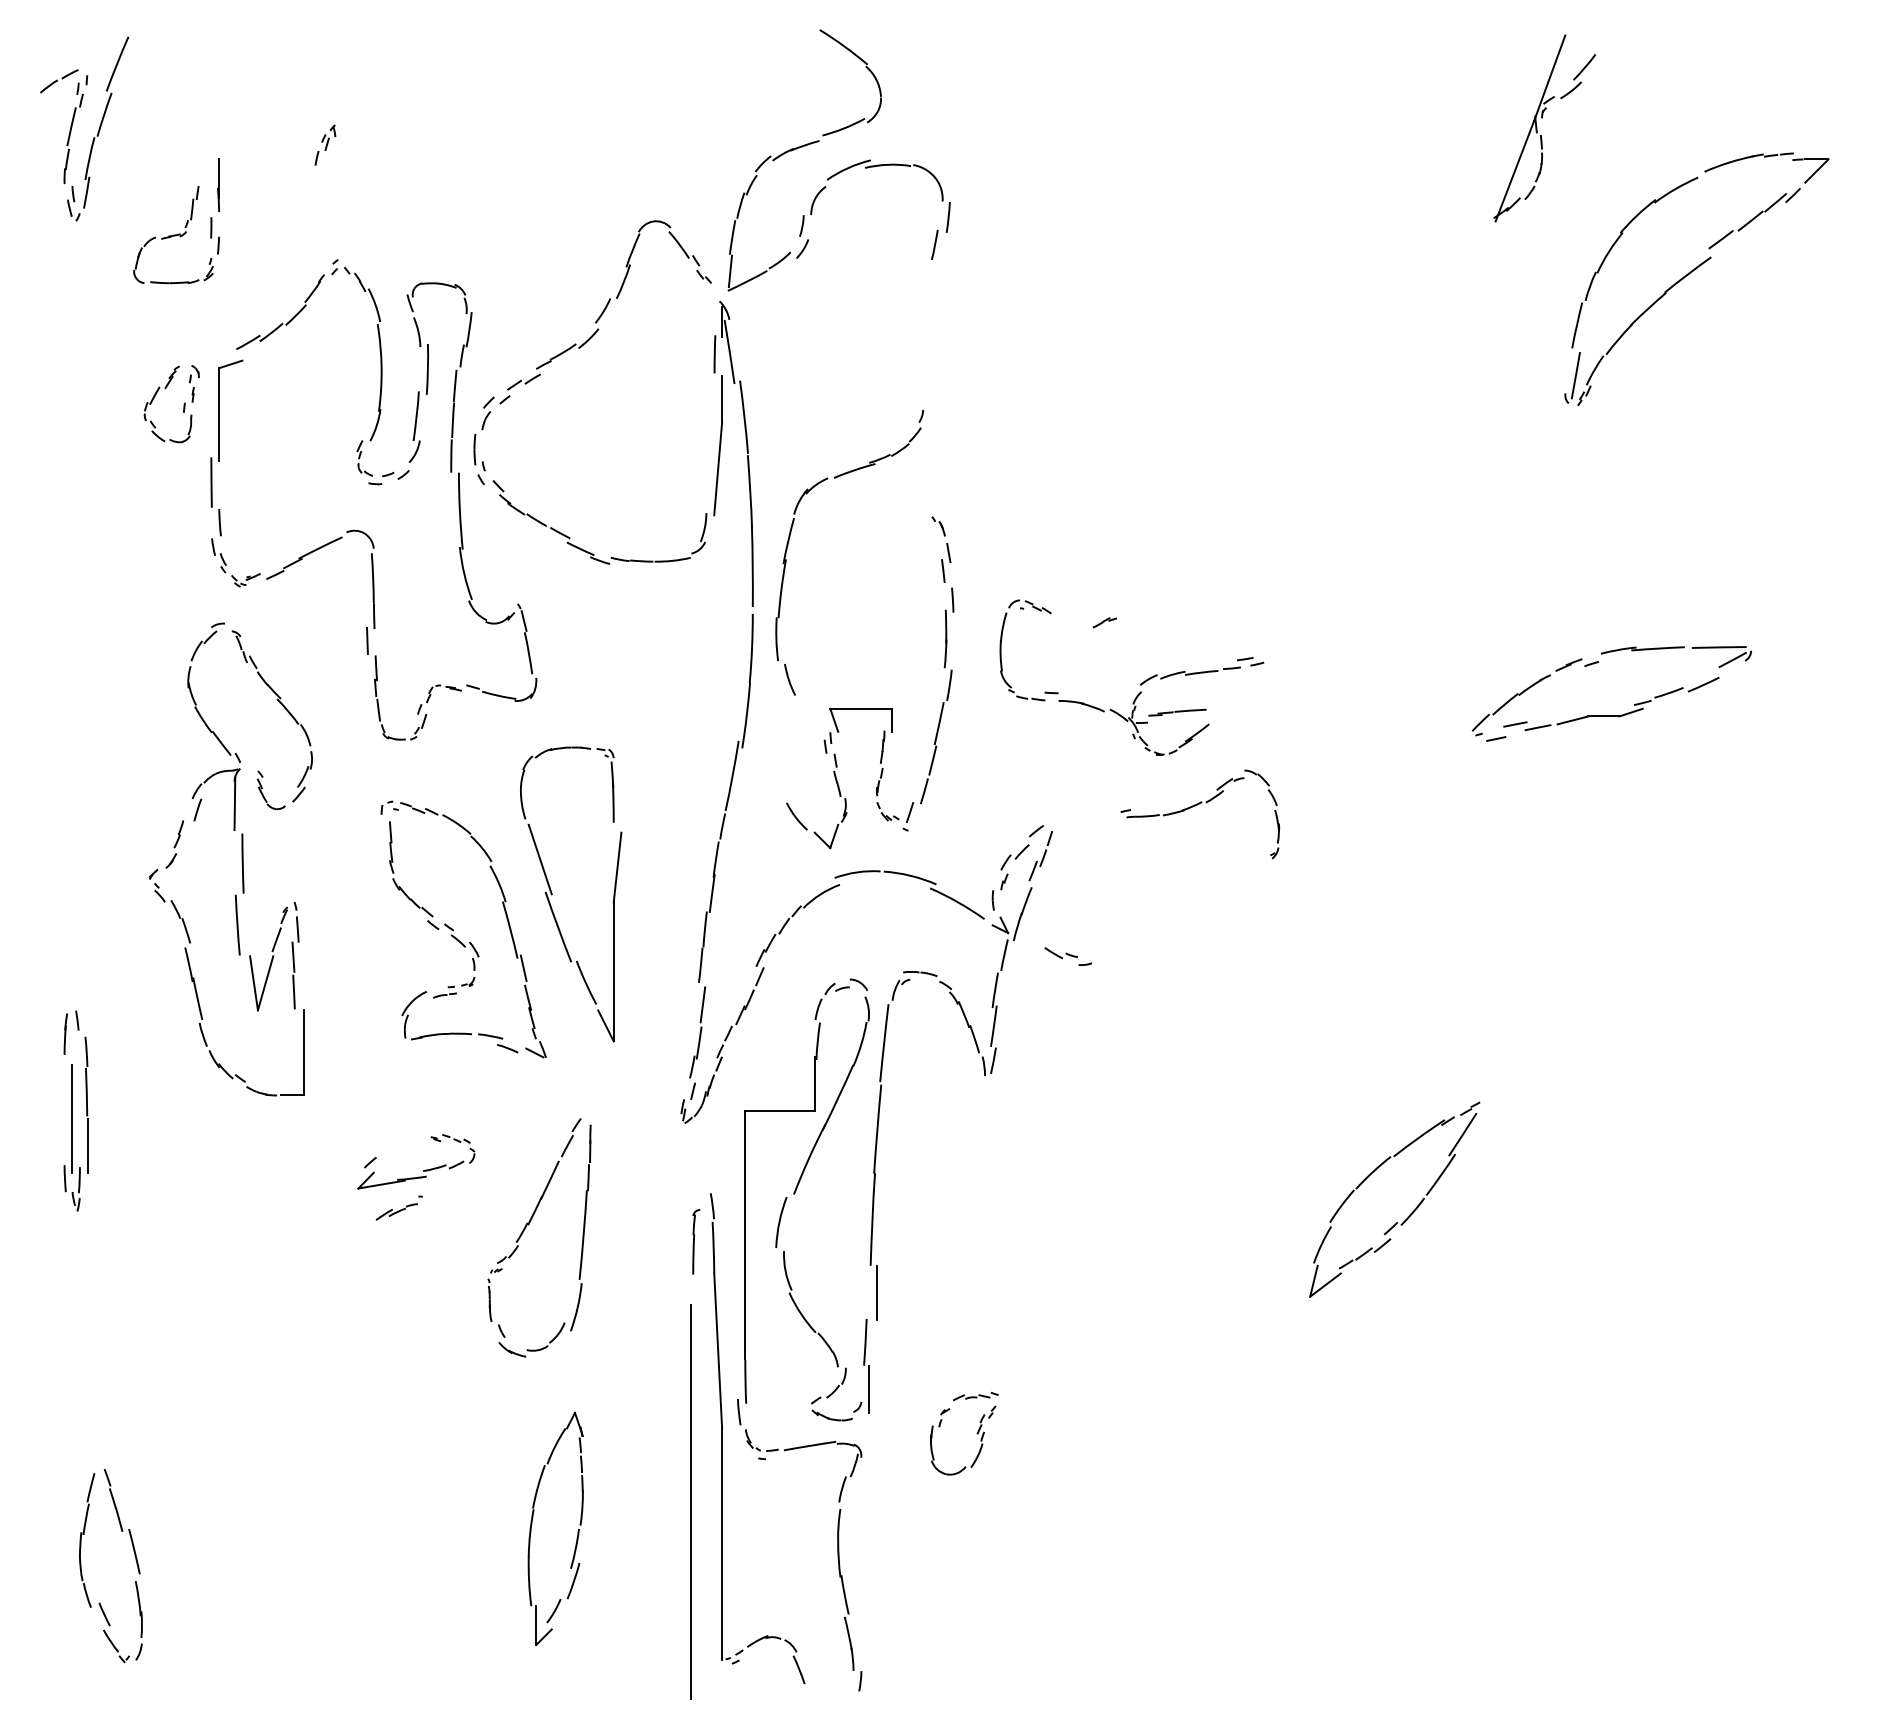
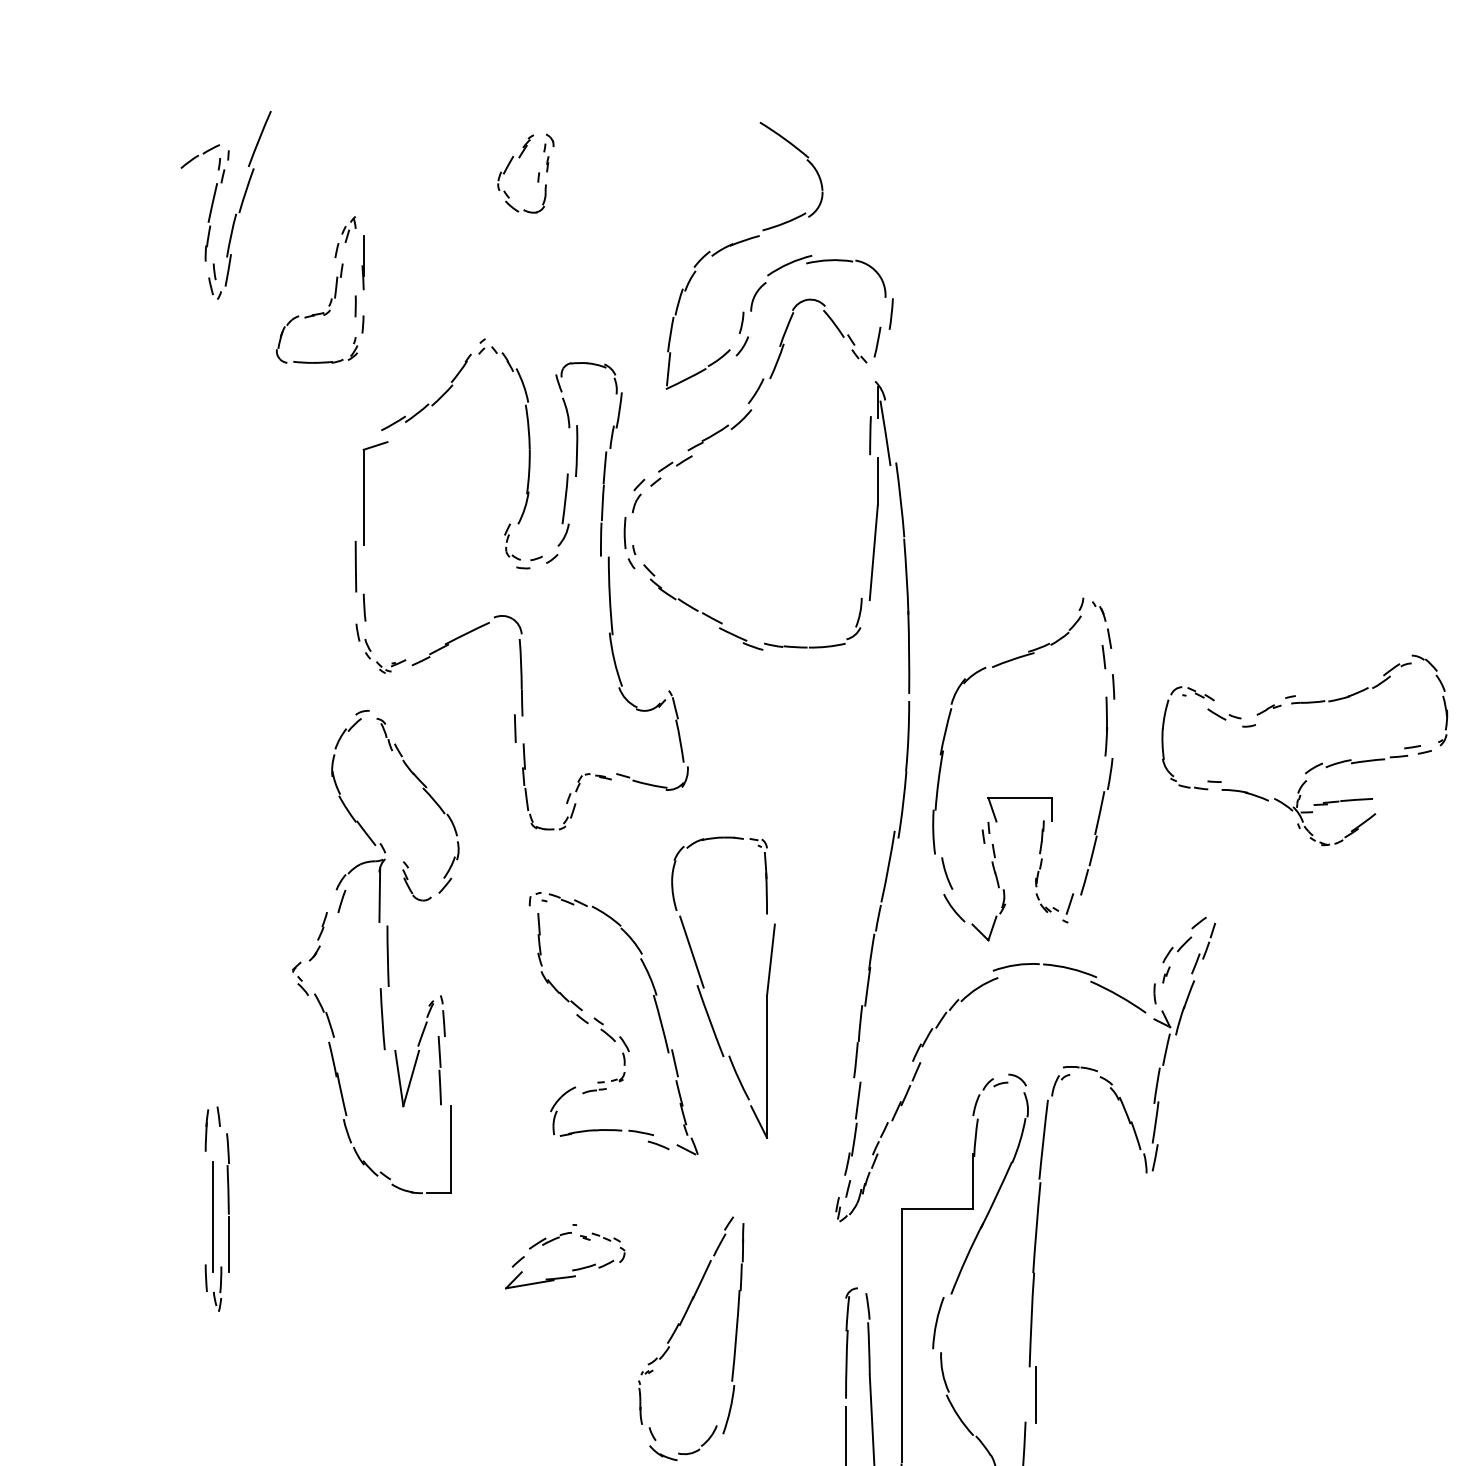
part: (325, 144) -> (345, 236), moved
part: (842, 169) -> (783, 265), moved
part: (183, 404) -> (537, 174), moved
part: (790, 537) -> (947, 728), moved
part: (1195, 806) -> (1361, 692), moved
part: (1068, 956) -> (1231, 717), moved
part: (398, 1207) -> (552, 1236), moved
part: (696, 1241) -> (851, 1342), size x1.67

